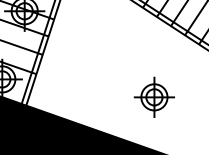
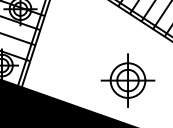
part: (153, 96) -> (127, 79), size x1.6

